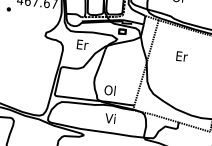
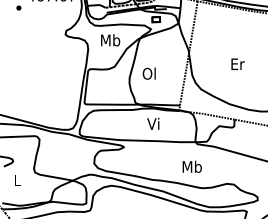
text: (82, 44) -> (110, 40), Er -> Mb
text: (181, 55) -> (237, 63), moved
text: (109, 90) -> (148, 73), moved

